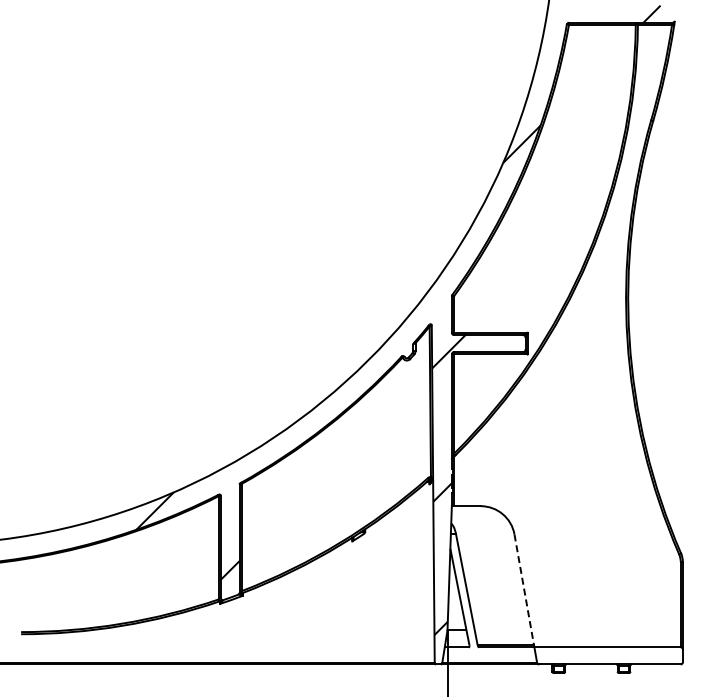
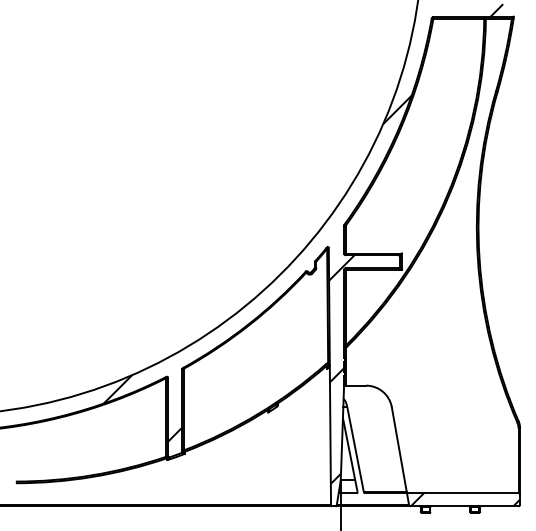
line: (524, 591) -> (399, 450), dashed -> solid
hatch: (610, 655) -> (464, 499), added

